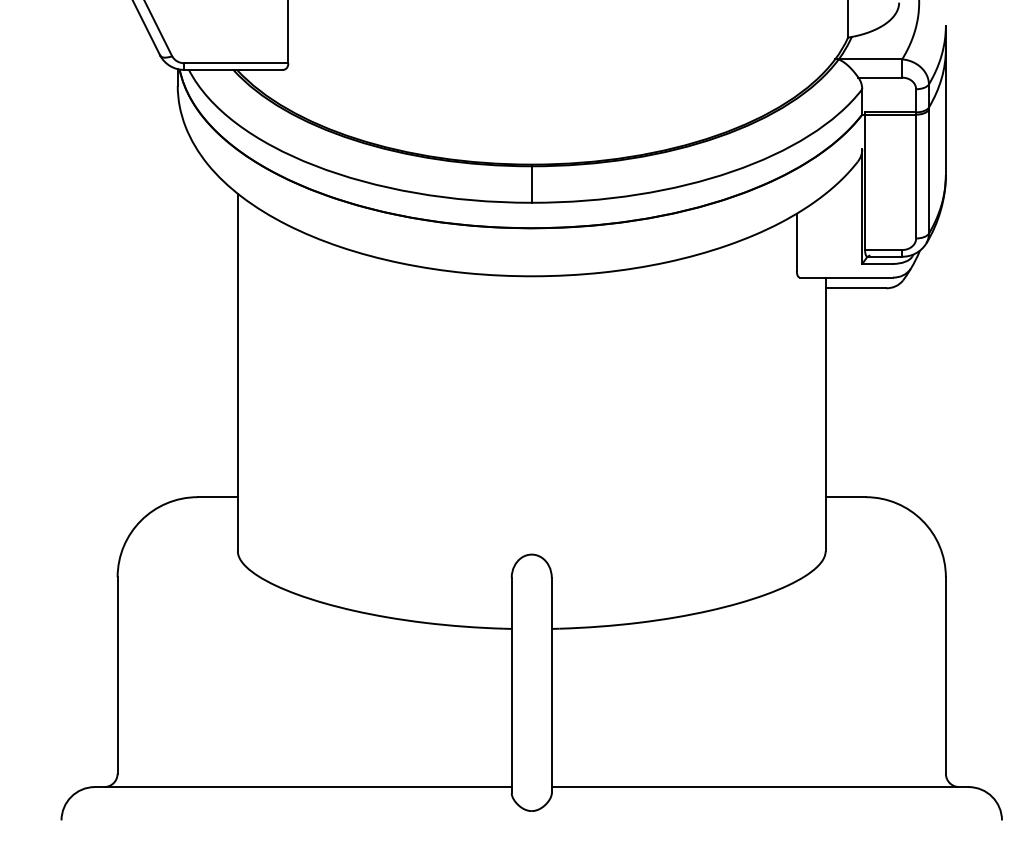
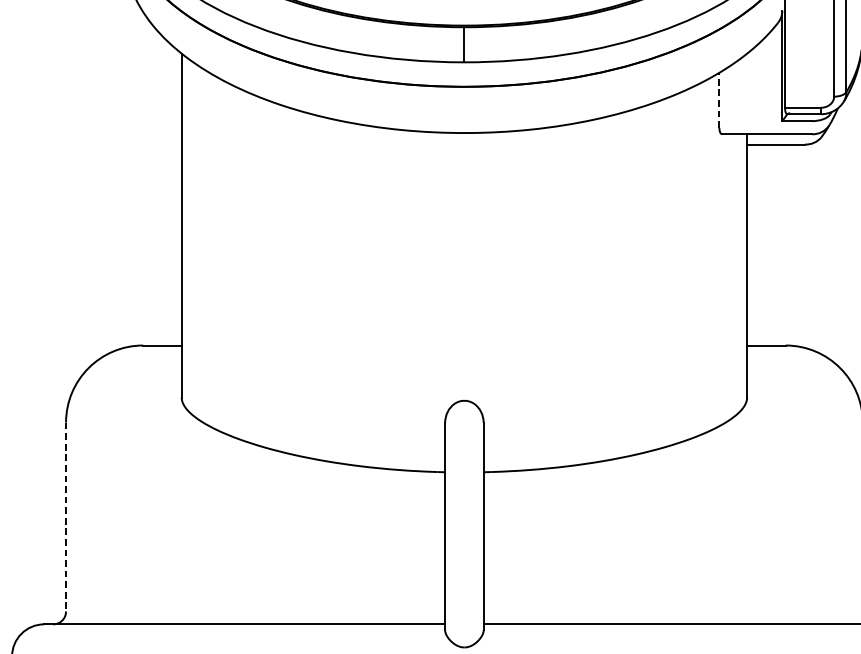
line: (796, 242) -> (719, 100), solid -> dashed
line: (117, 676) -> (65, 518), solid -> dashed

